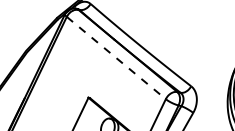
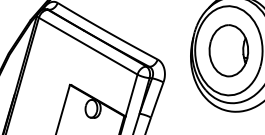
line: (116, 58) -> (88, 46), dashed -> solid

